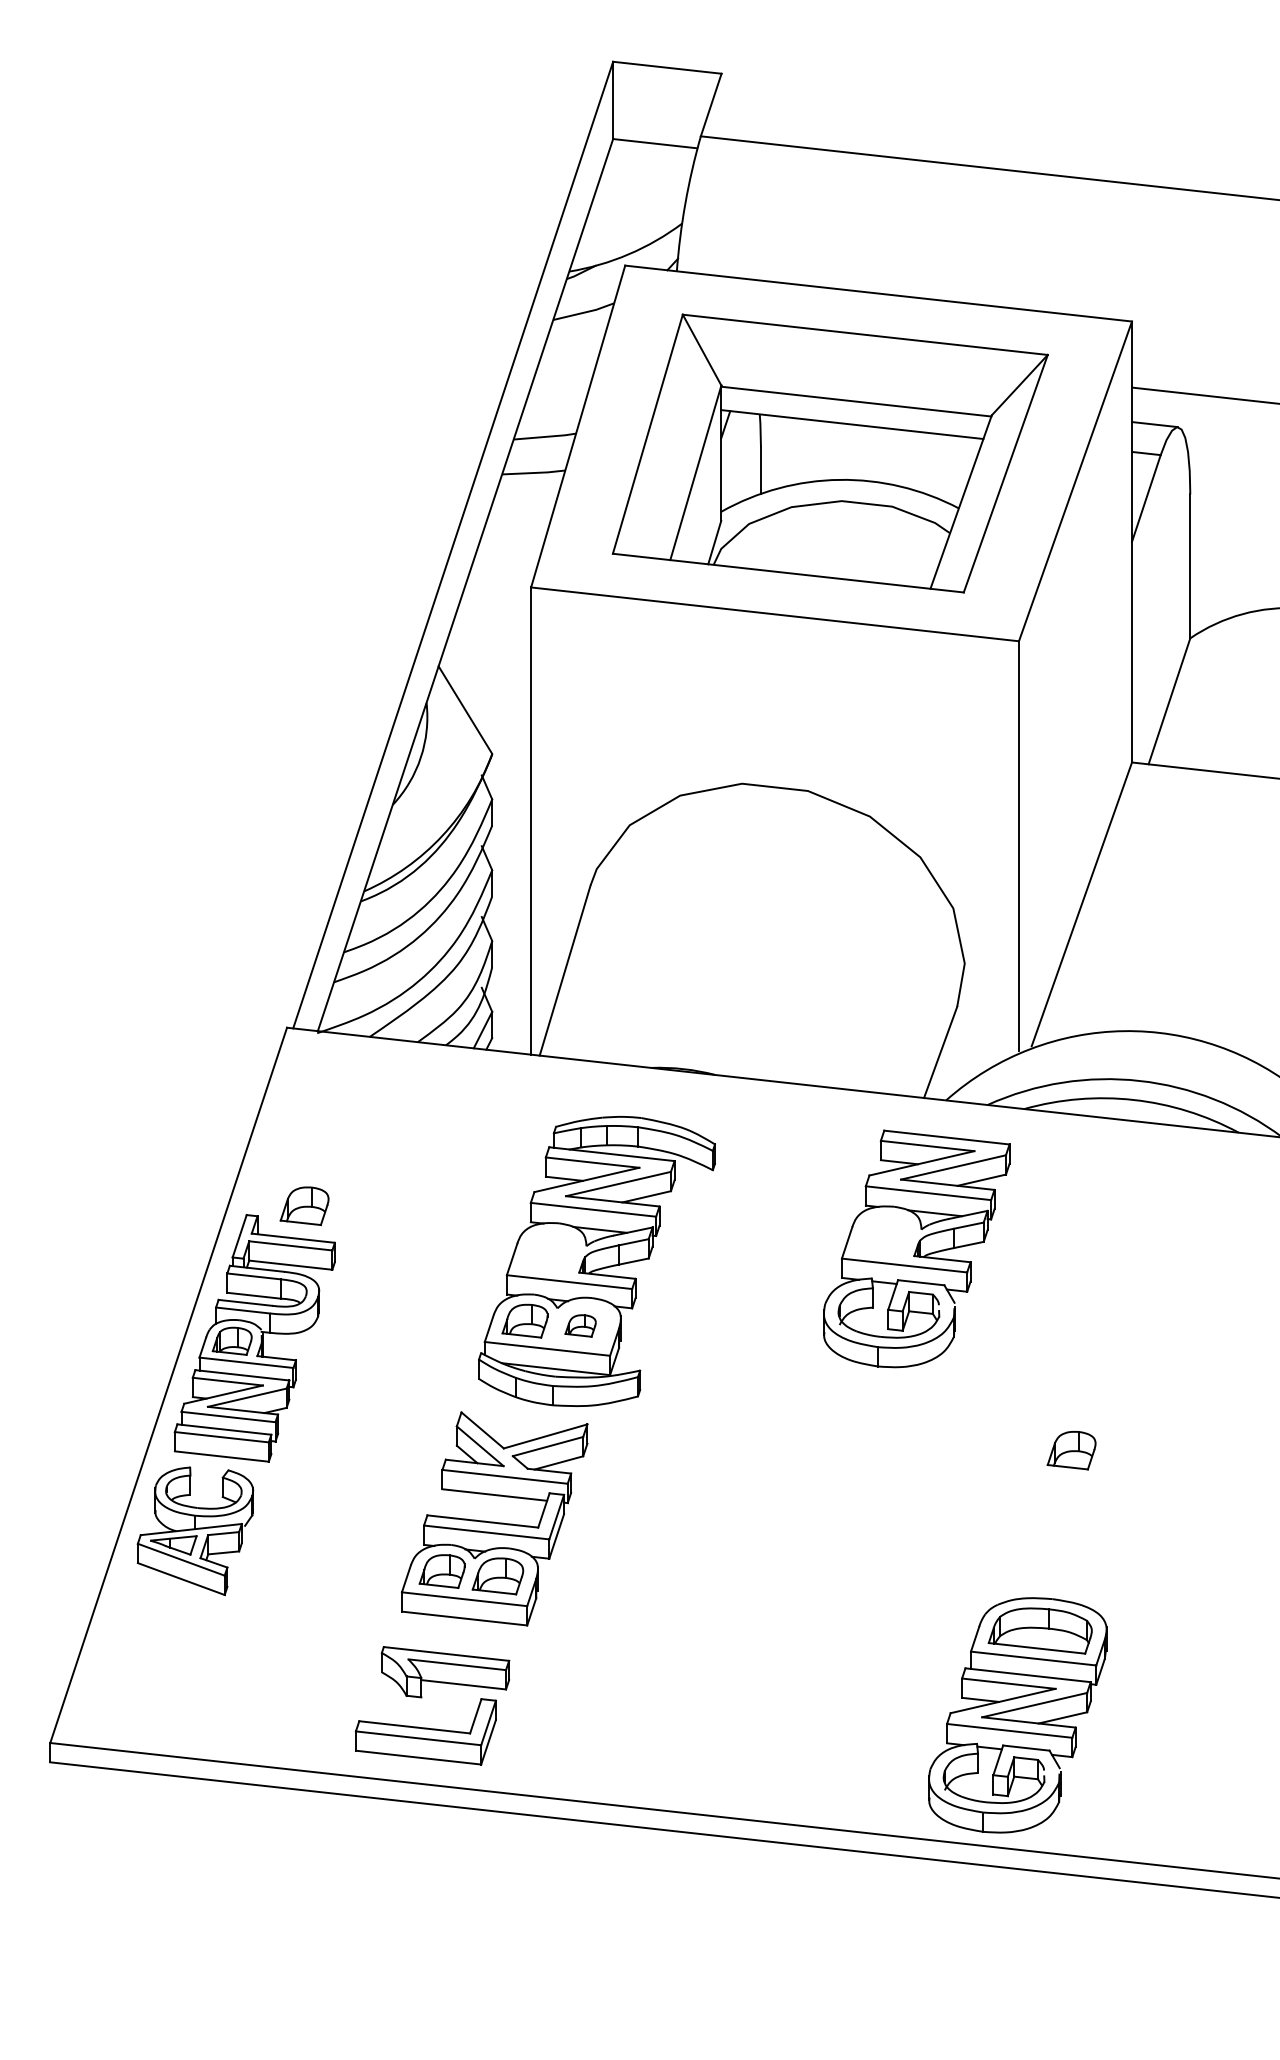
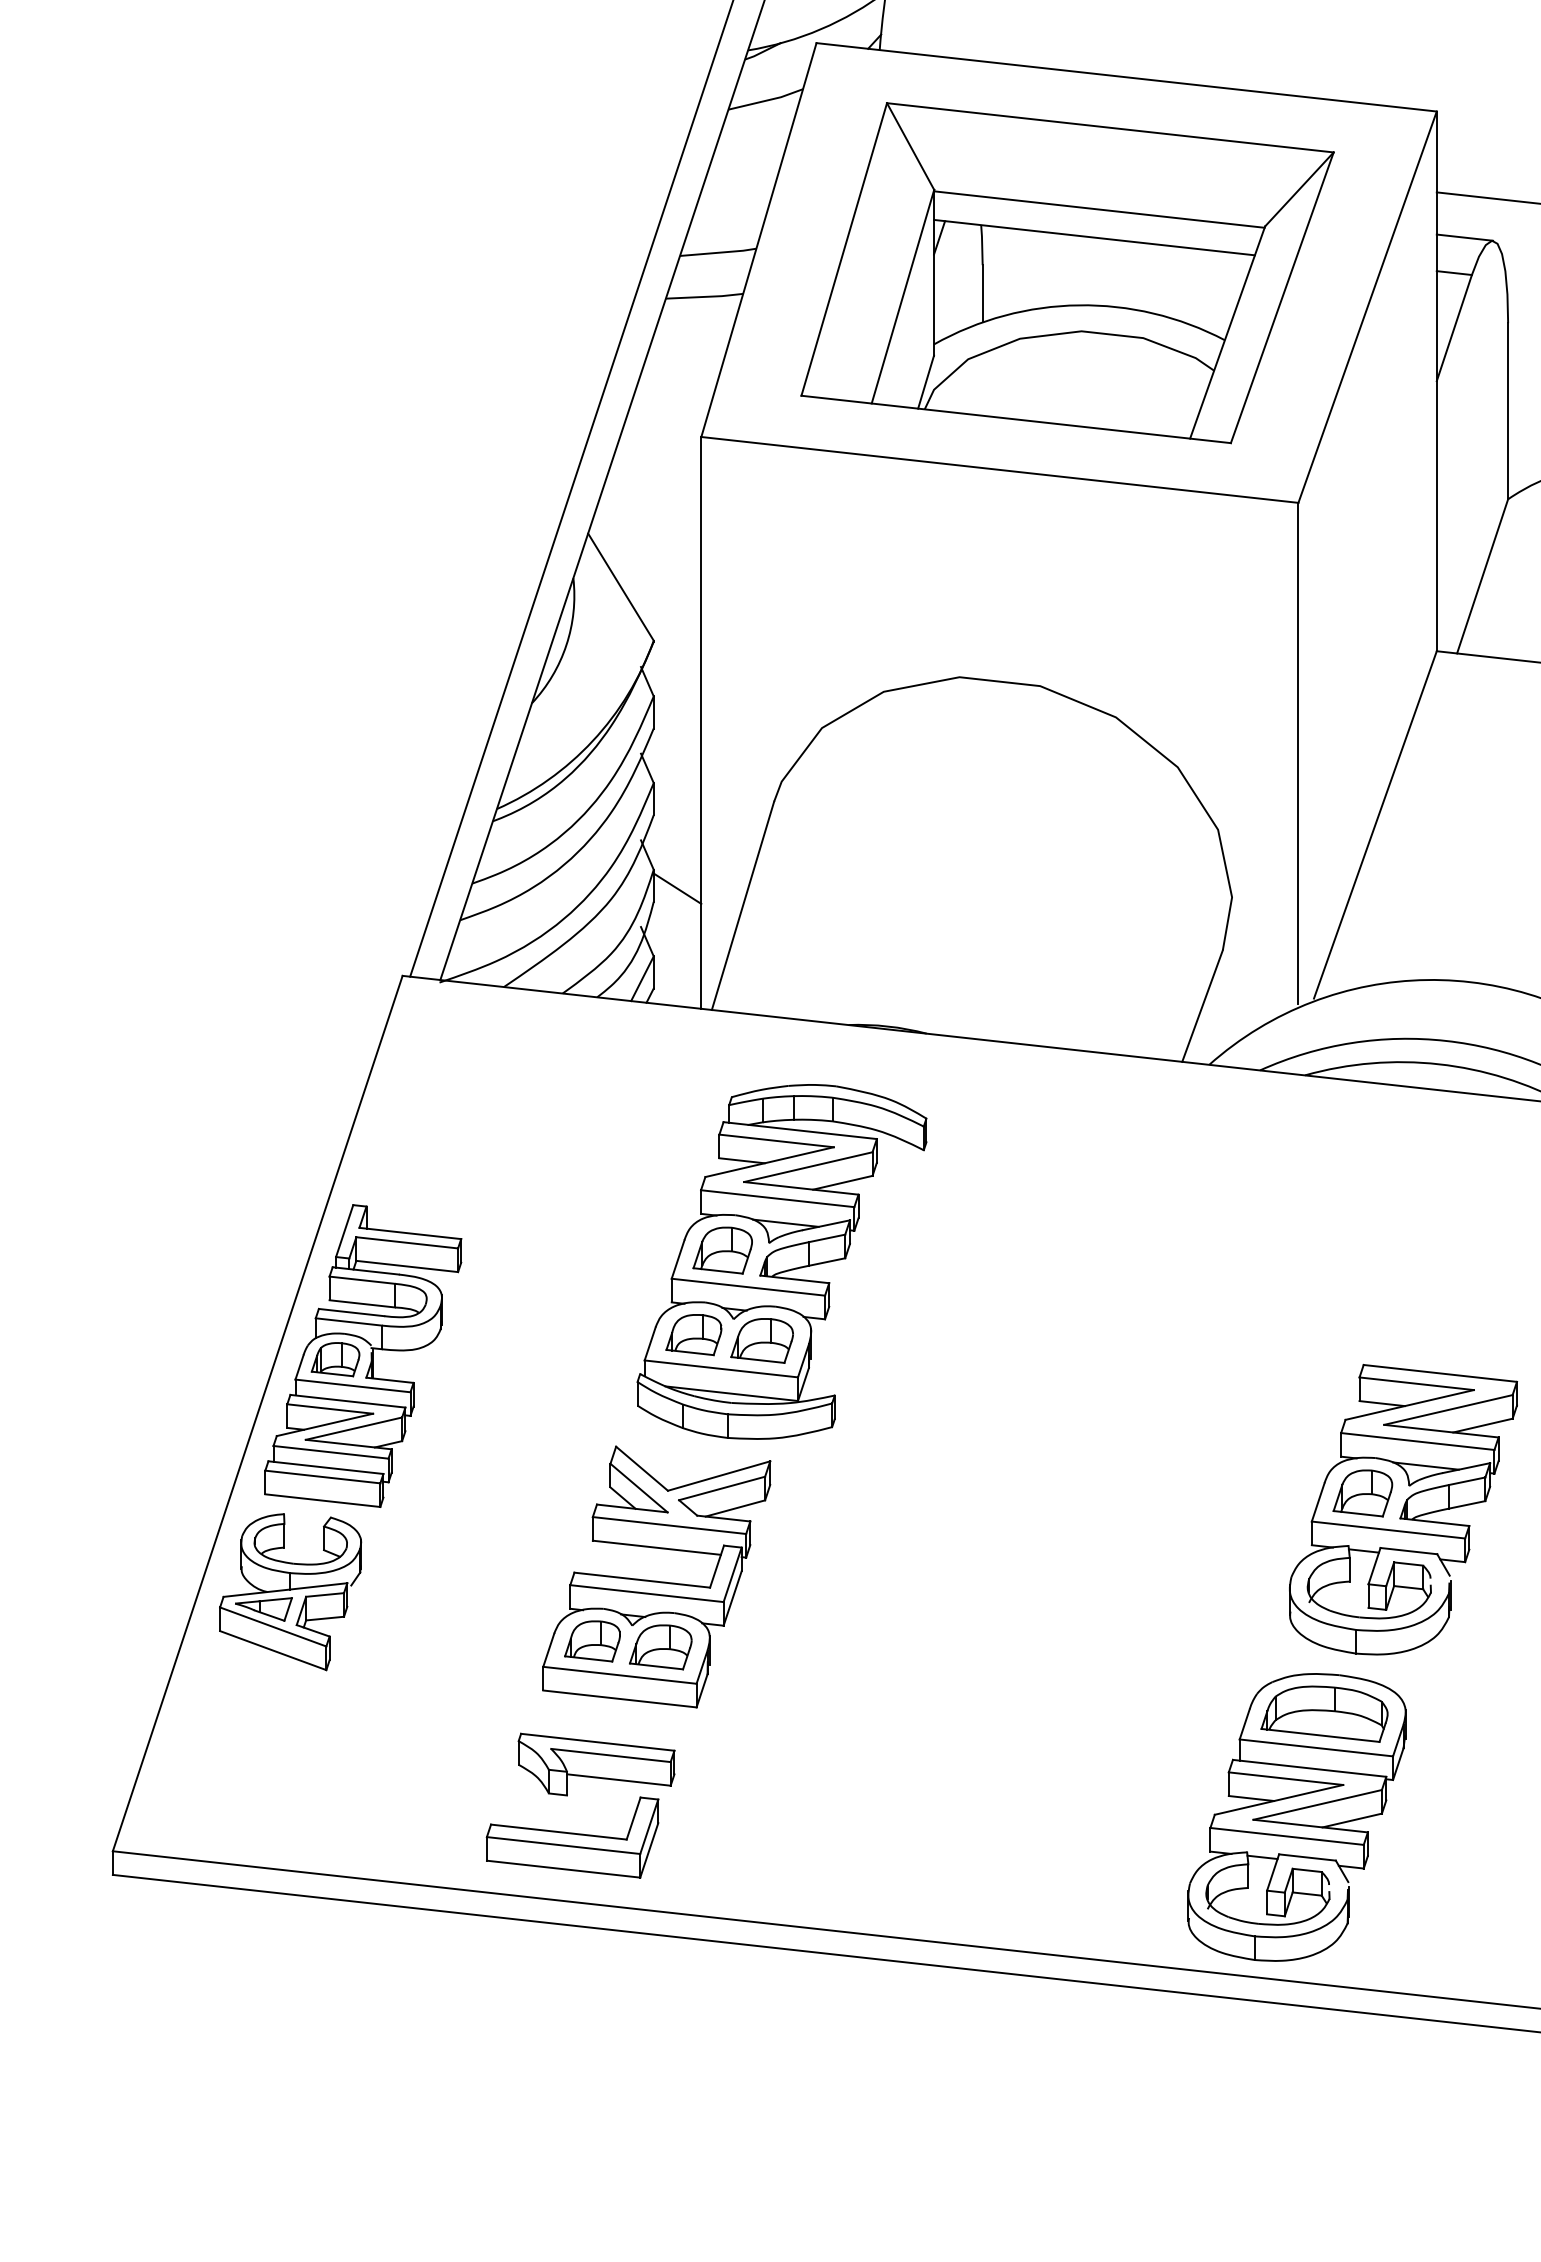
line: (511, 956) -> (677, 888), added
part: (304, 1206) -> (722, 1250), moved
part: (916, 1248) -> (1403, 1509), moved
part: (580, 1325) -> (761, 1340), size x1.67

